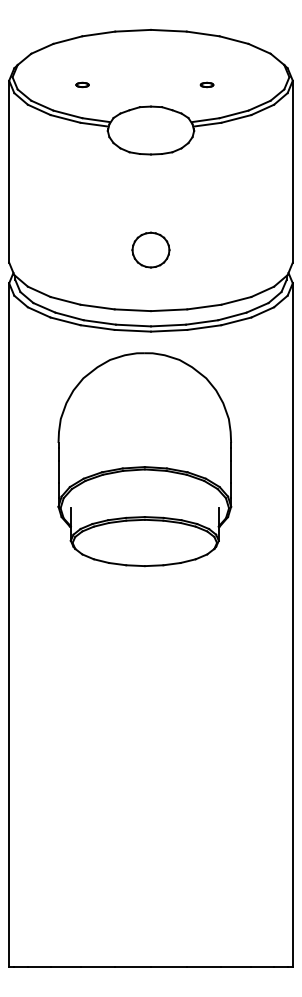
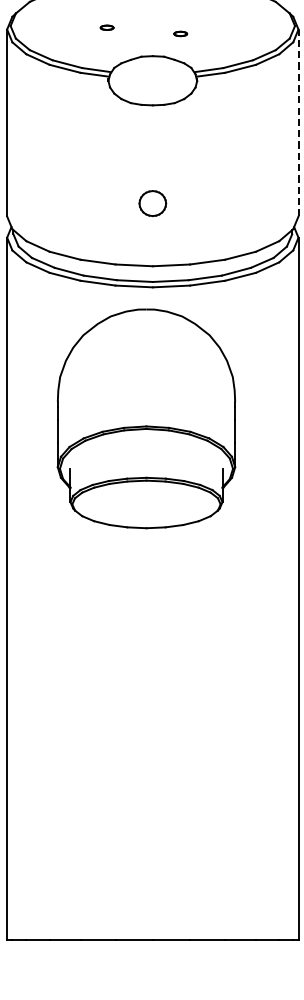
part: (82, 84) -> (107, 27), moved
part: (206, 84) -> (180, 33), moved
line: (292, 171) -> (298, 122), solid -> dashed
part: (150, 249) -> (152, 202), size x0.7

